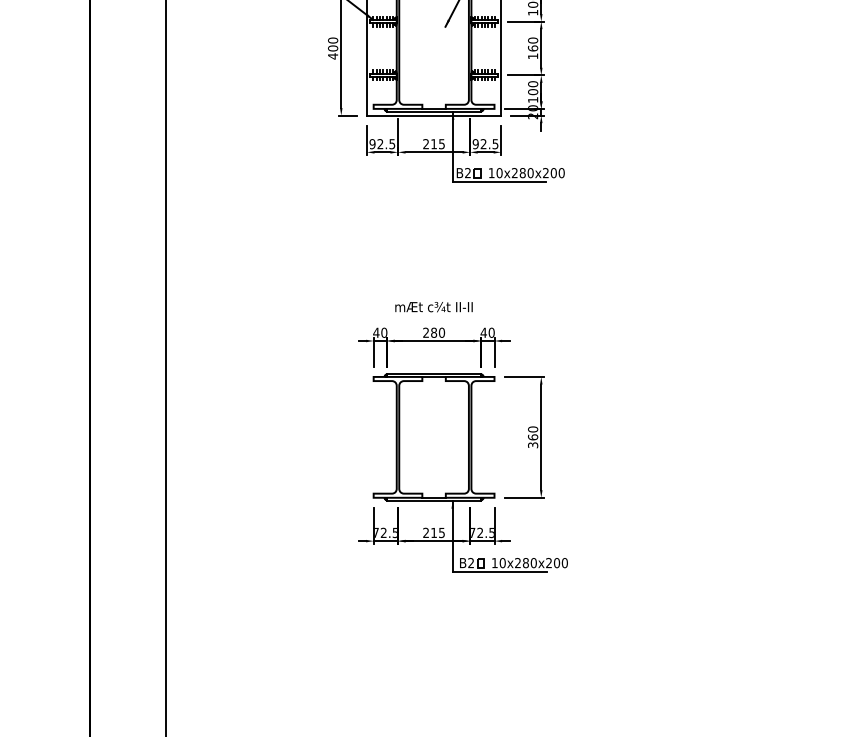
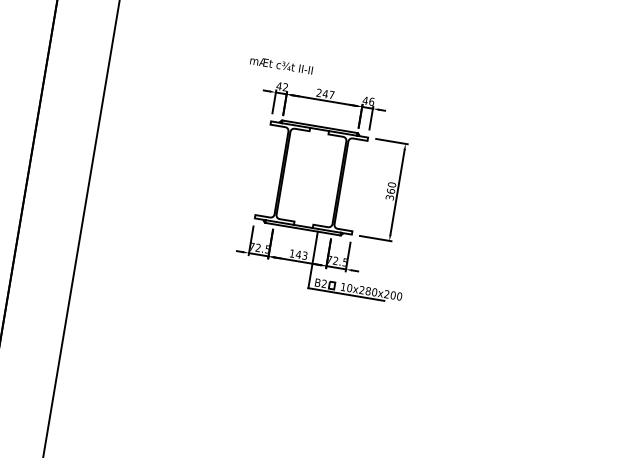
text: (433, 307) -> (281, 65), moved
text: (384, 332) -> (285, 87), 40 -> 42
text: (437, 332) -> (328, 94), 280 -> 247
text: (491, 332) -> (371, 101), 40 -> 46
text: (433, 532) -> (298, 254), 215 -> 143

